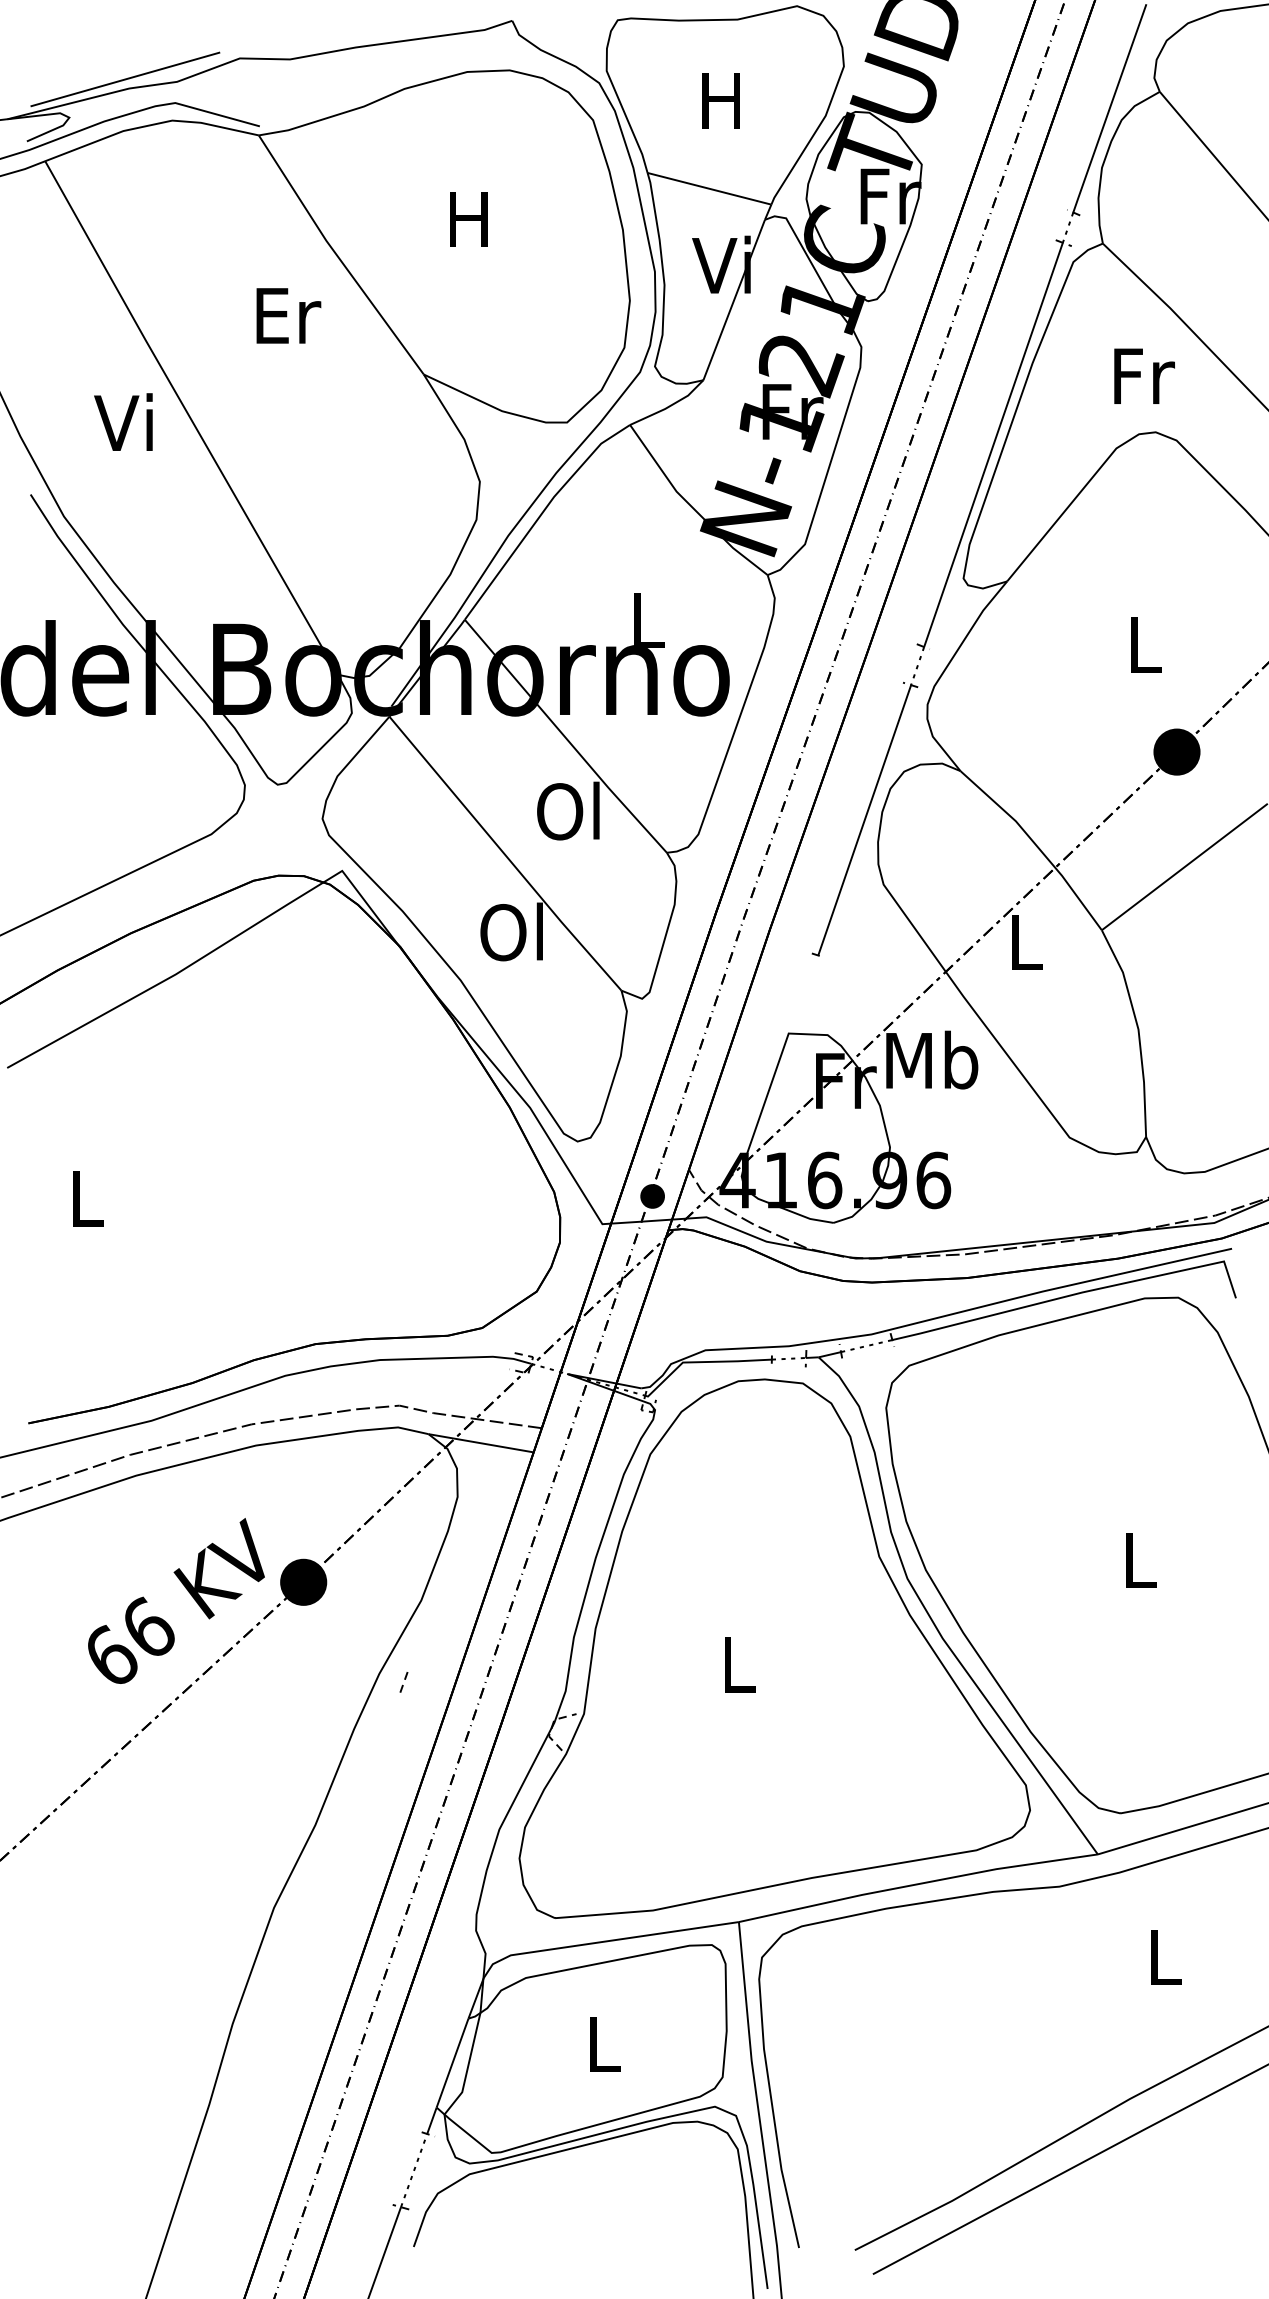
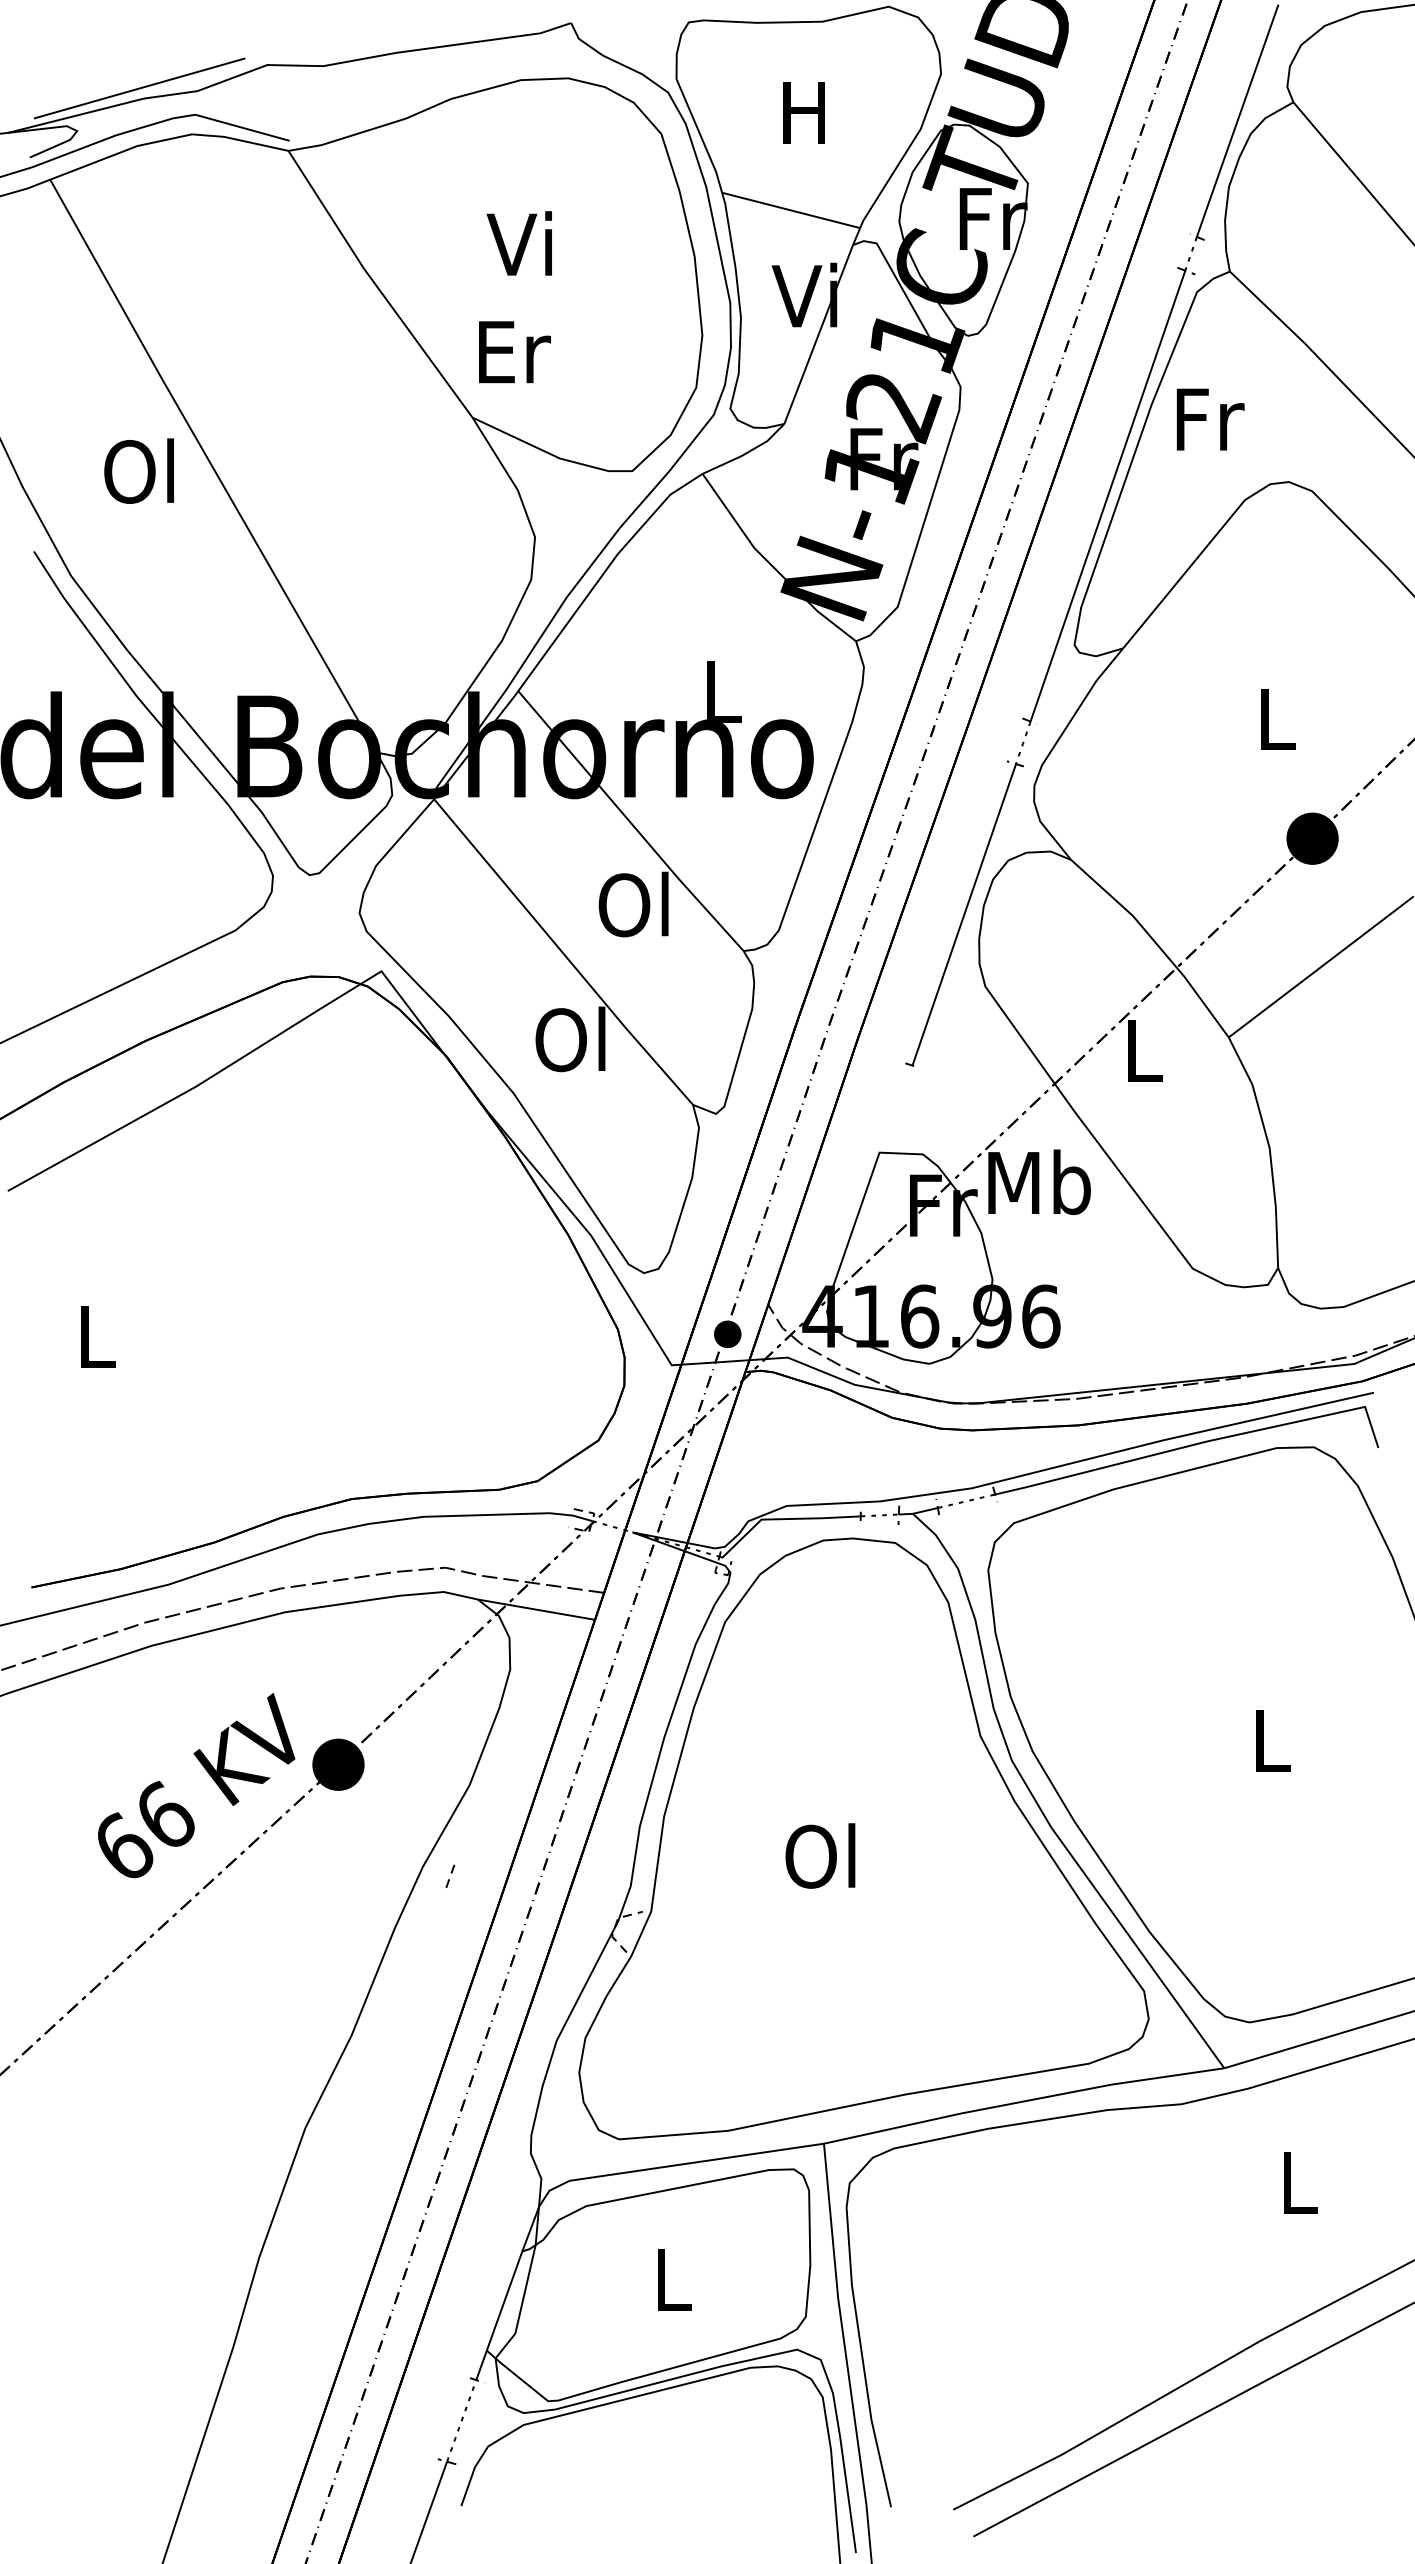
text: (465, 218) -> (518, 243), H -> Vi
text: (288, 315) -> (514, 351), moved
text: (1144, 375) -> (1210, 418), moved
text: (124, 422) -> (138, 471), Vi -> Ol
text: (735, 1663) -> (820, 1855), L -> Ol

